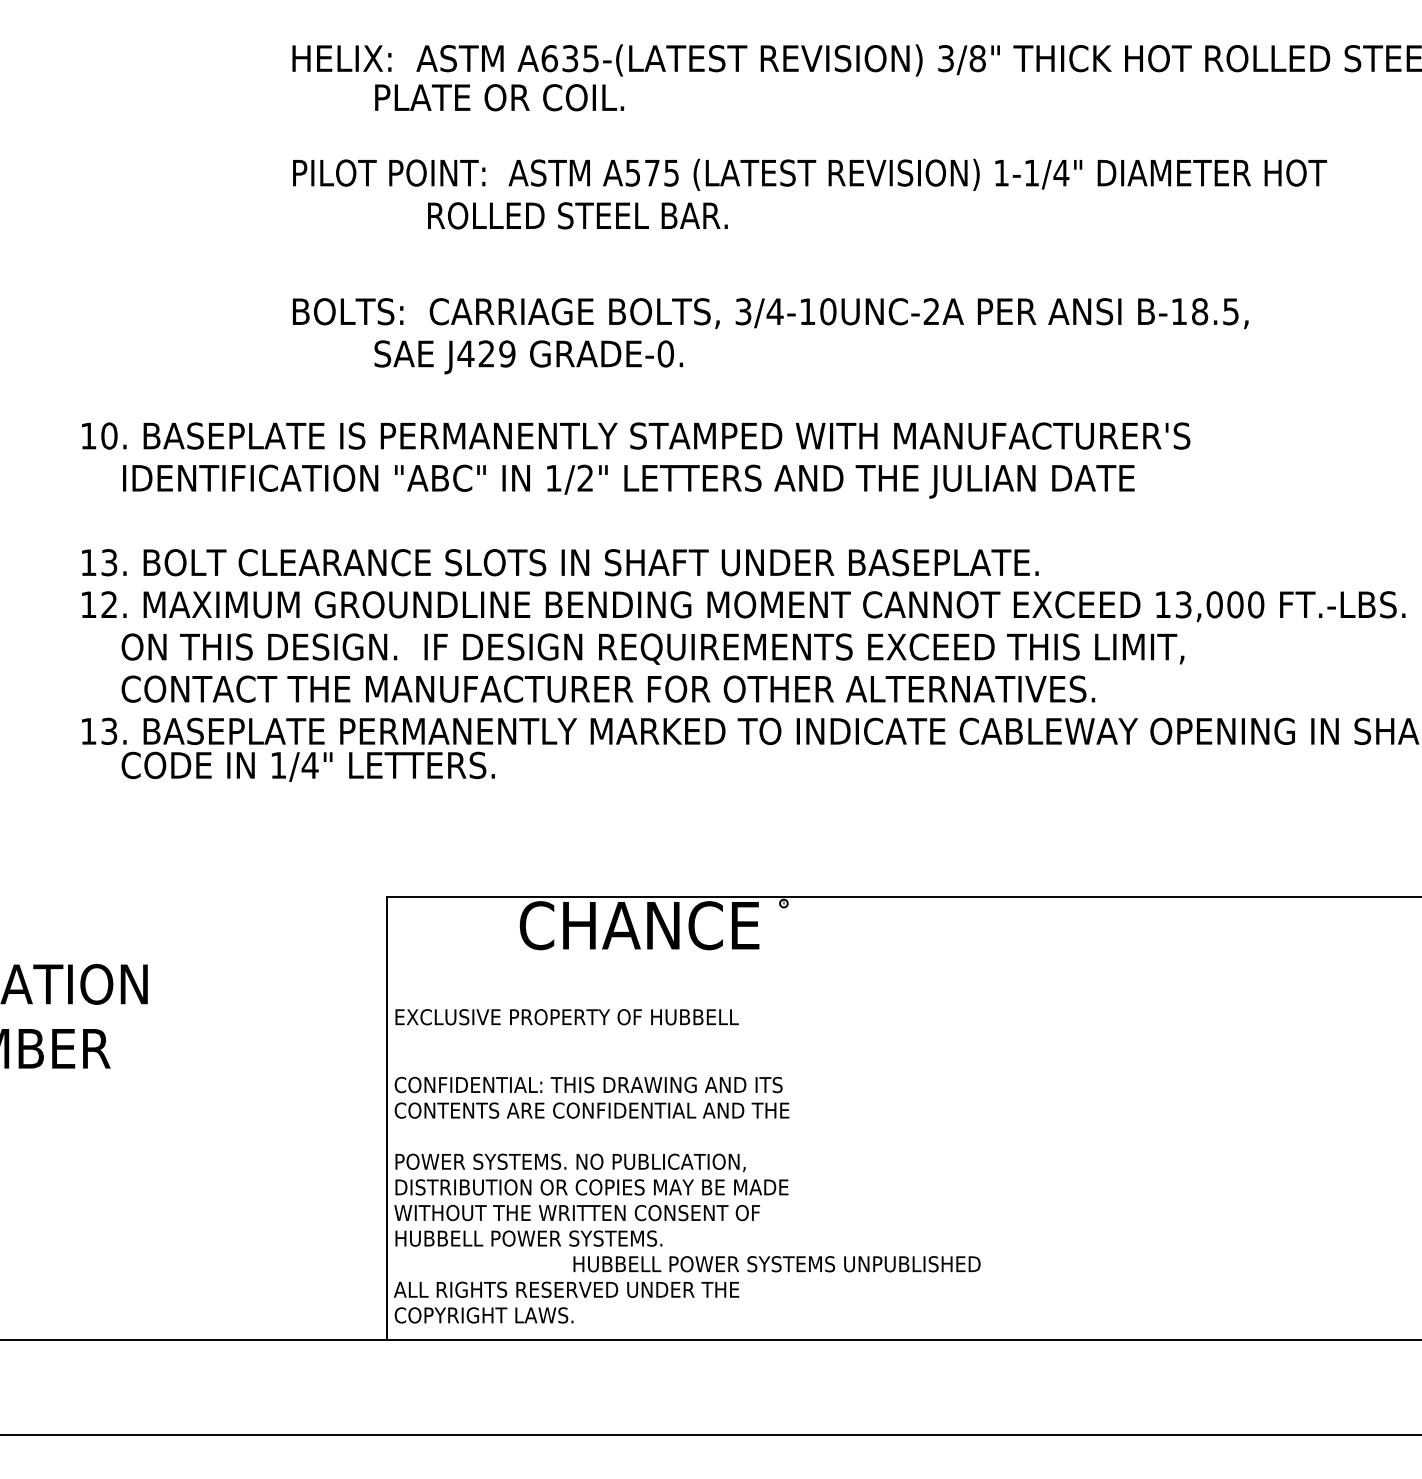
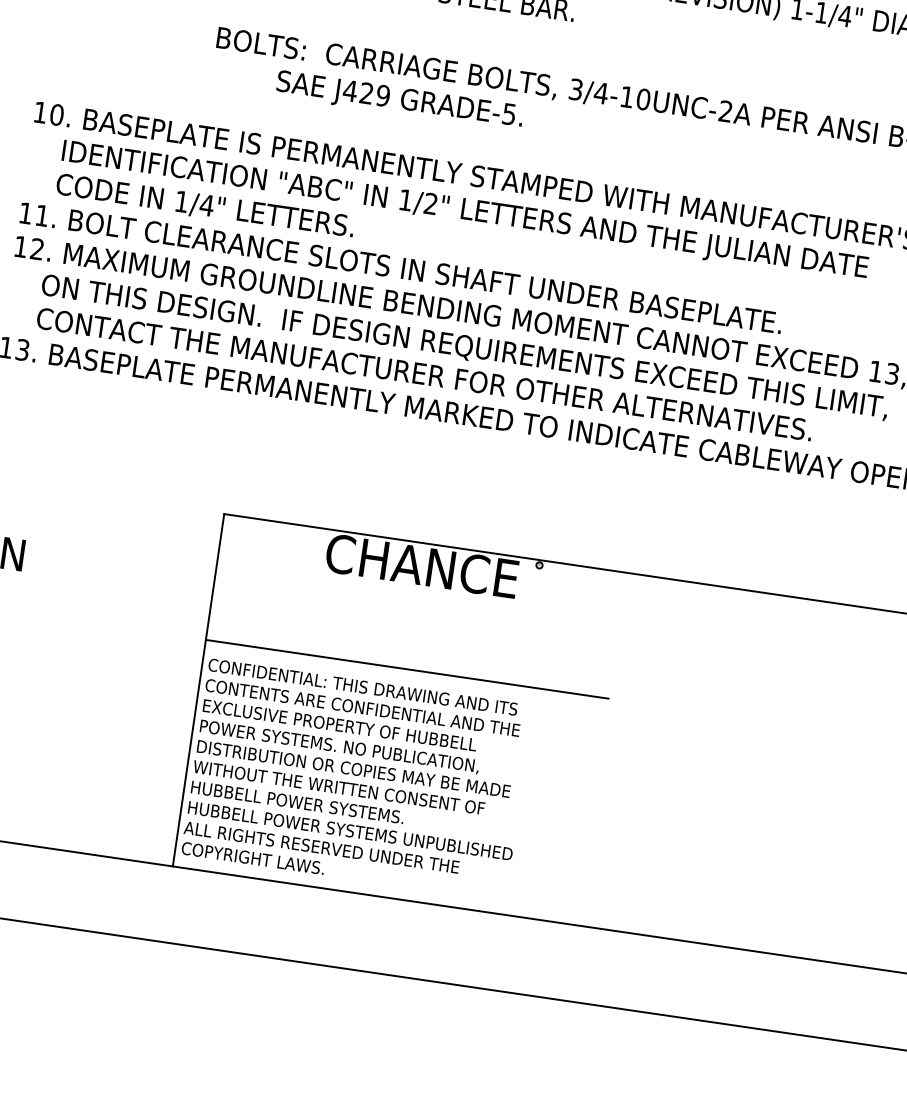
text: (665, 353) -> (509, 113), GRADE-0. -> GRADE-5.
text: (109, 562) -> (42, 215), 13. -> 11.
text: (307, 766) -> (204, 205), moved
text: (566, 1017) -> (339, 725), moved
line: (639, 1055) -> (406, 669), added
text: (776, 1264) -> (350, 831), moved

